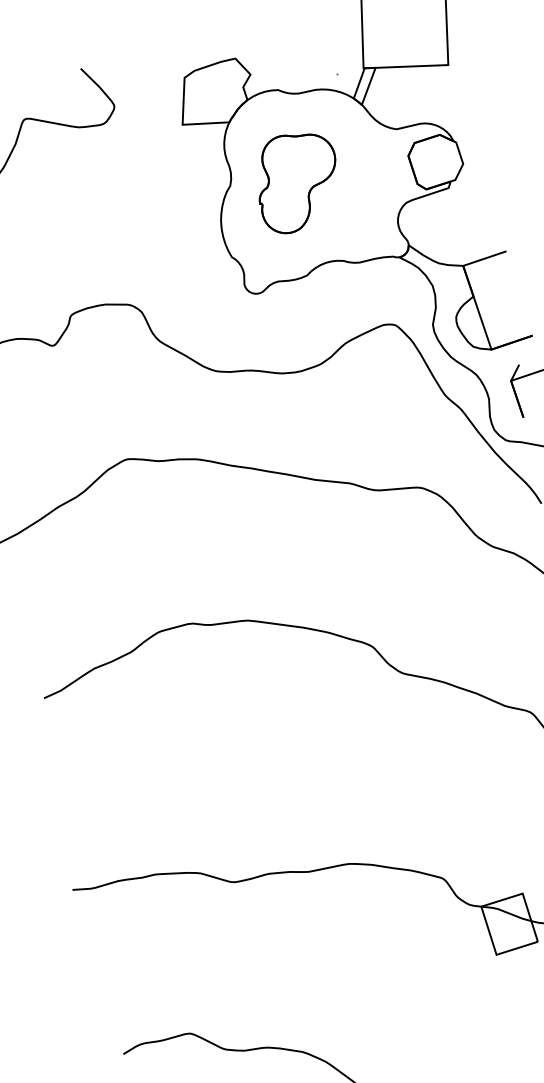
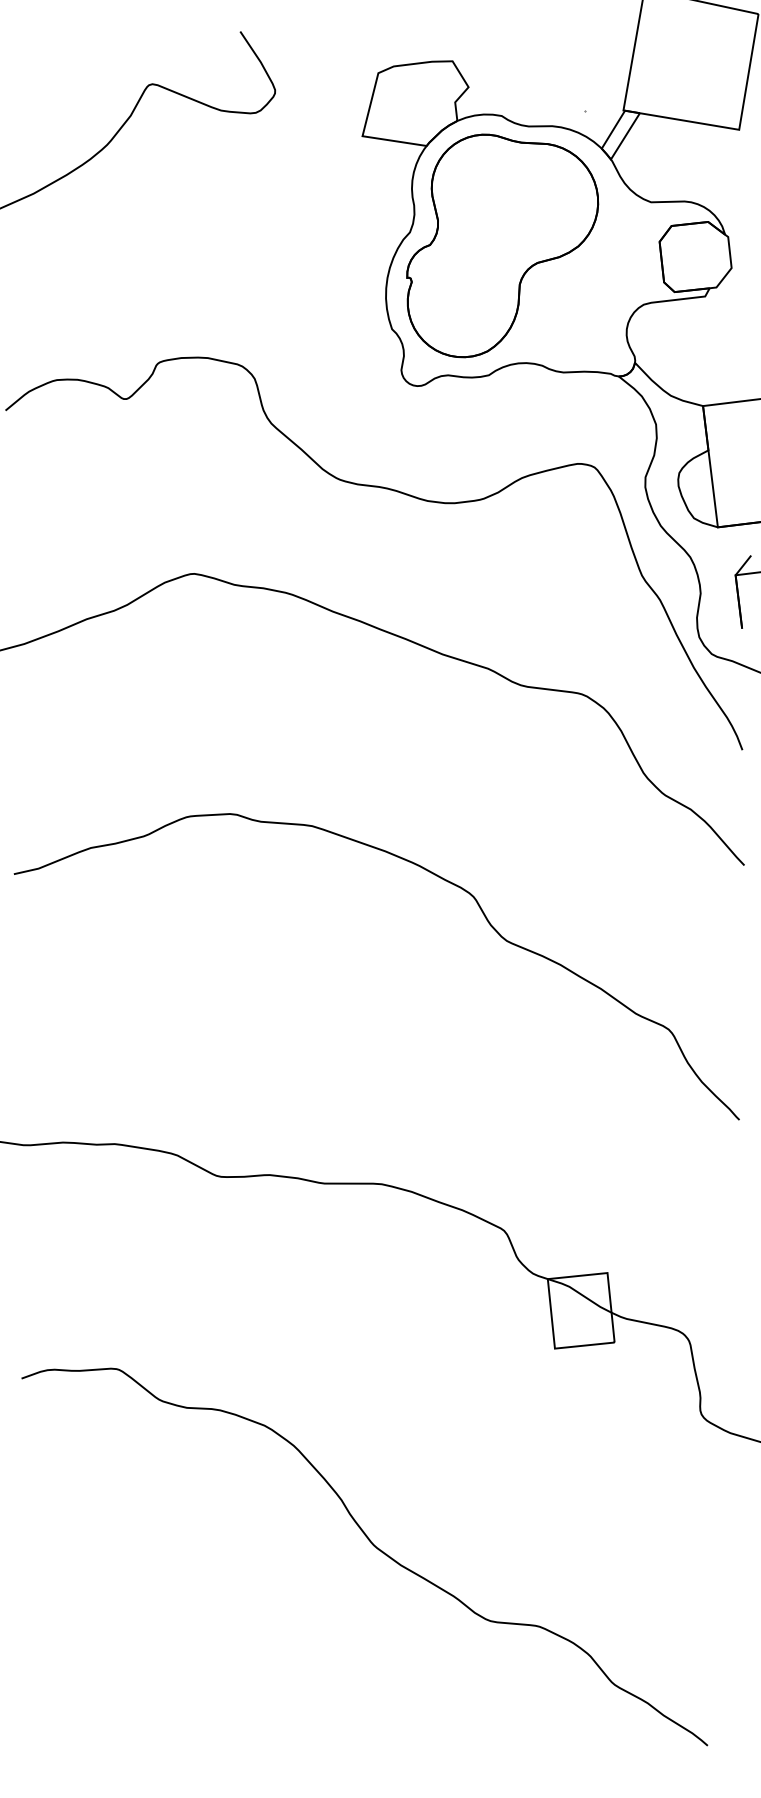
part: (297, 181) -> (502, 245), size x1.67

